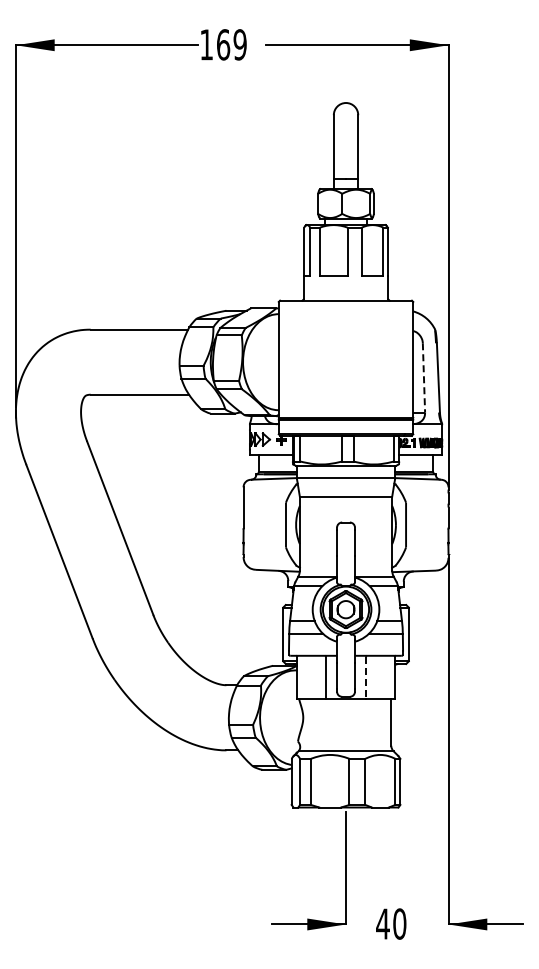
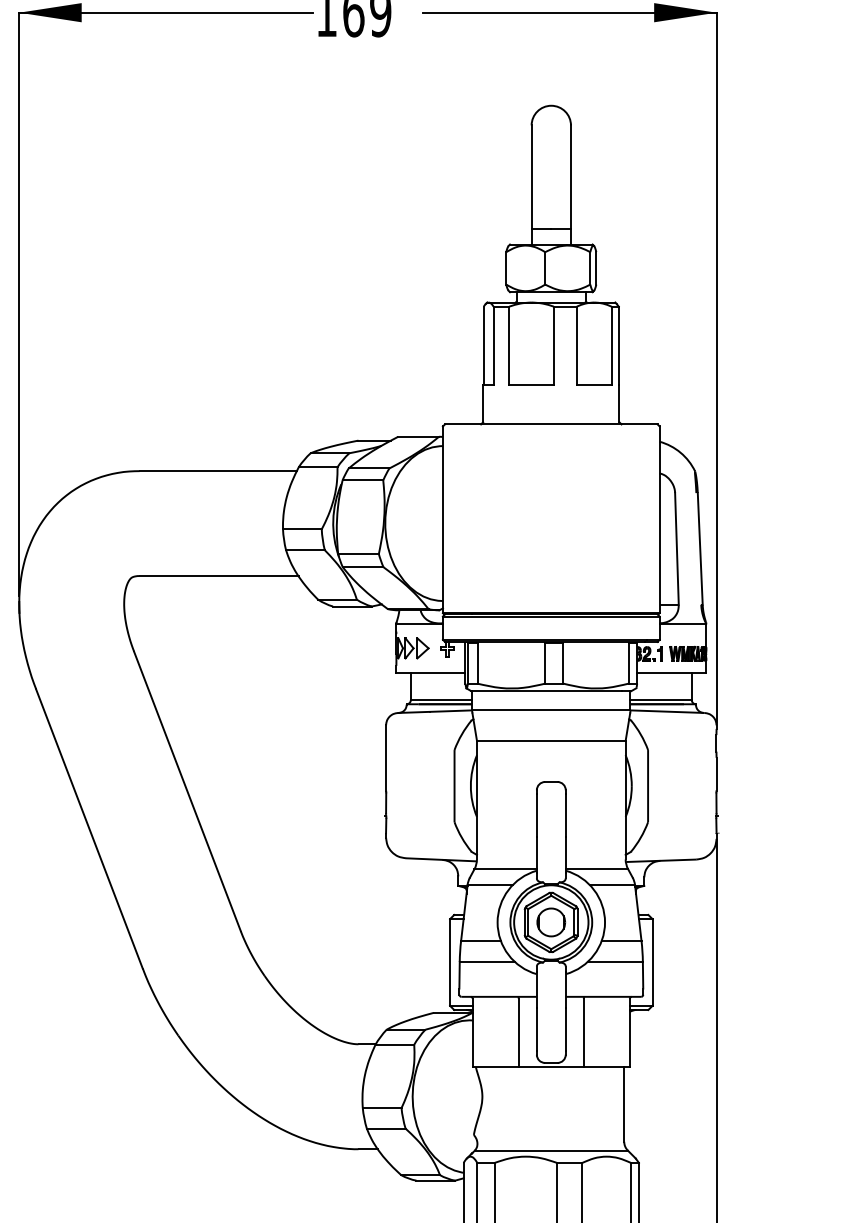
line: (423, 377) -> (676, 548), dashed -> solid
line: (366, 678) -> (584, 1033), dashed -> solid

